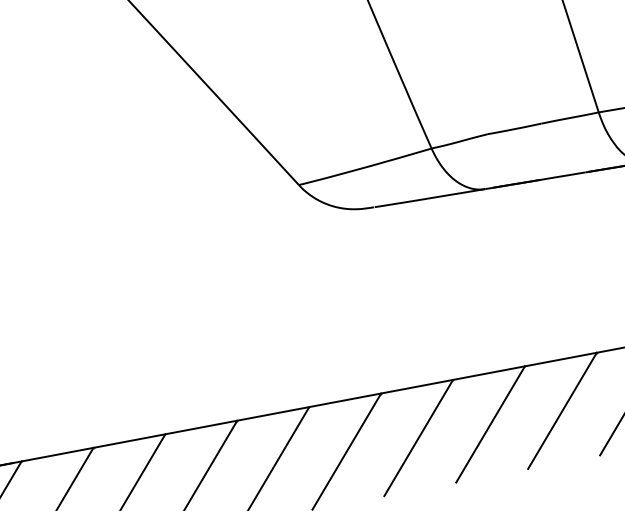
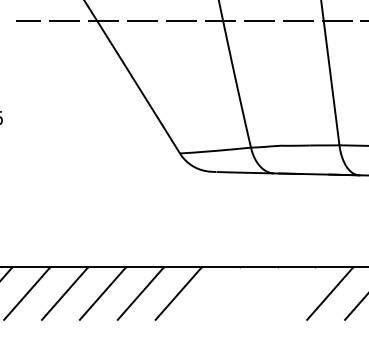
line: (562, 410) -> (292, 293), removed
line: (490, 424) -> (254, 293), removed
line: (418, 437) -> (216, 293), removed

